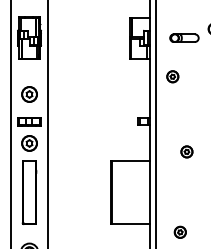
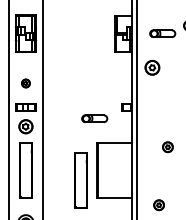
part: (172, 76) -> (152, 67), size x1.4
part: (29, 94) -> (25, 83), size x0.6
part: (107, 134) -> (94, 118), added
part: (186, 152) -> (167, 147), moved
part: (91, 204) -> (80, 180), added

